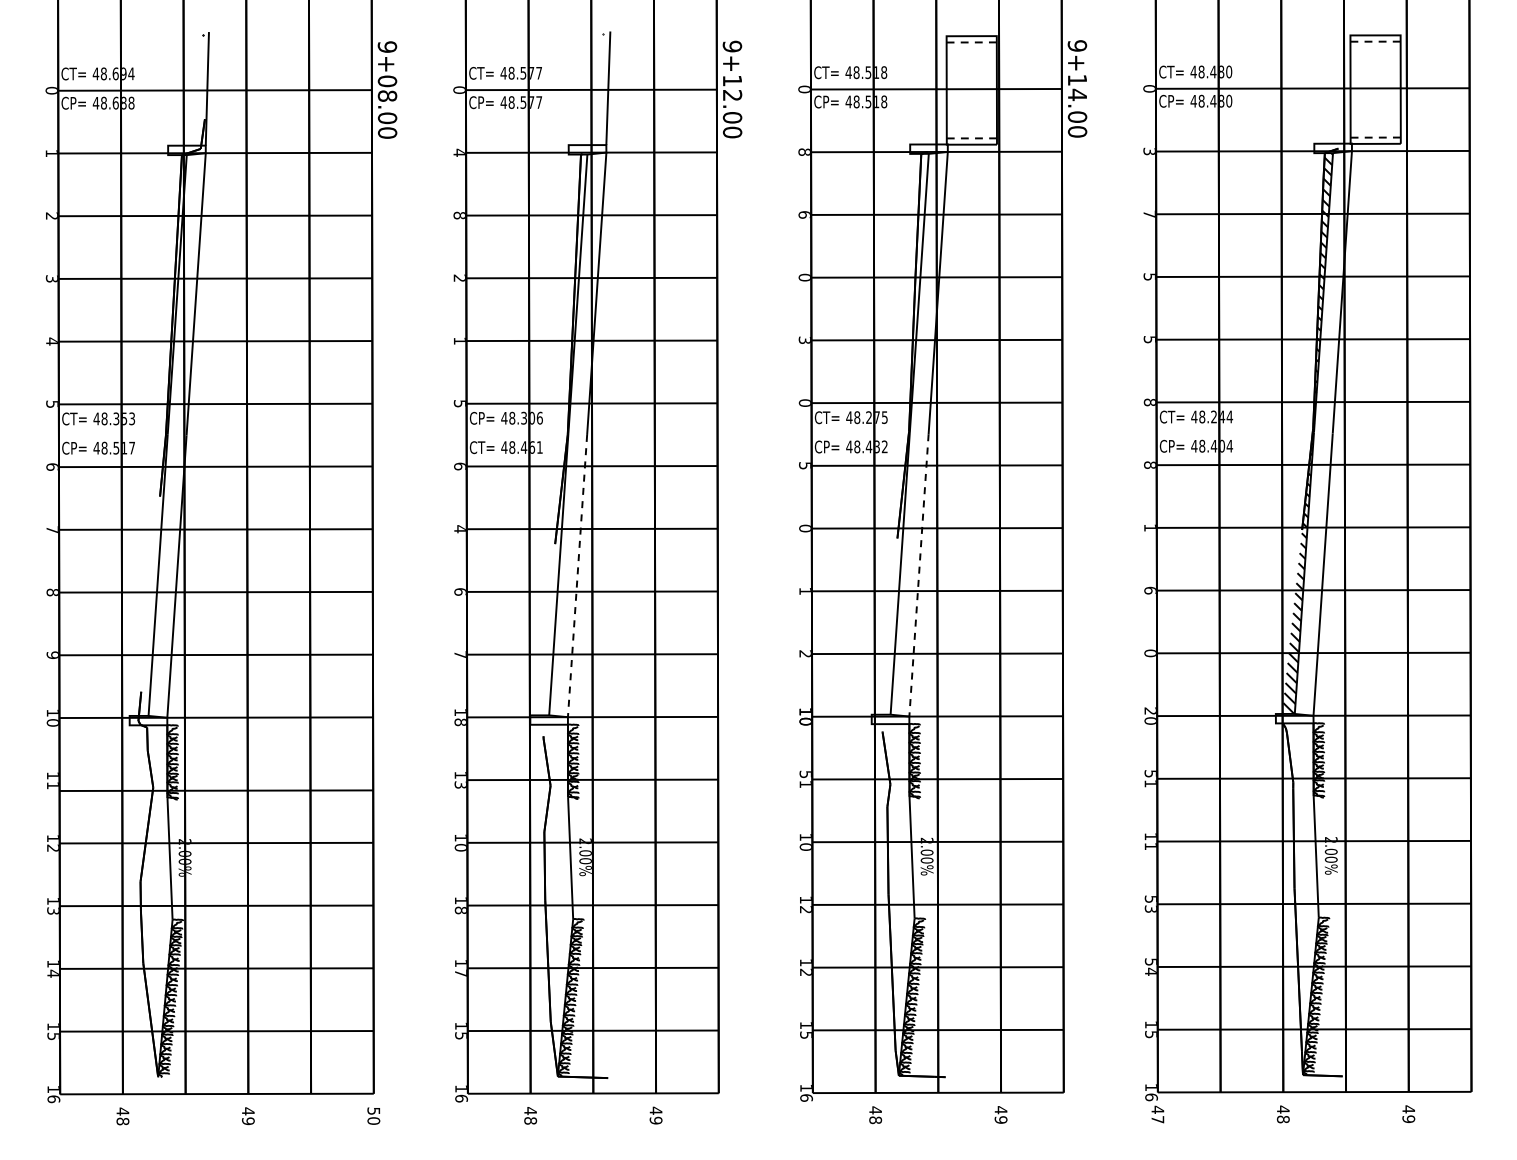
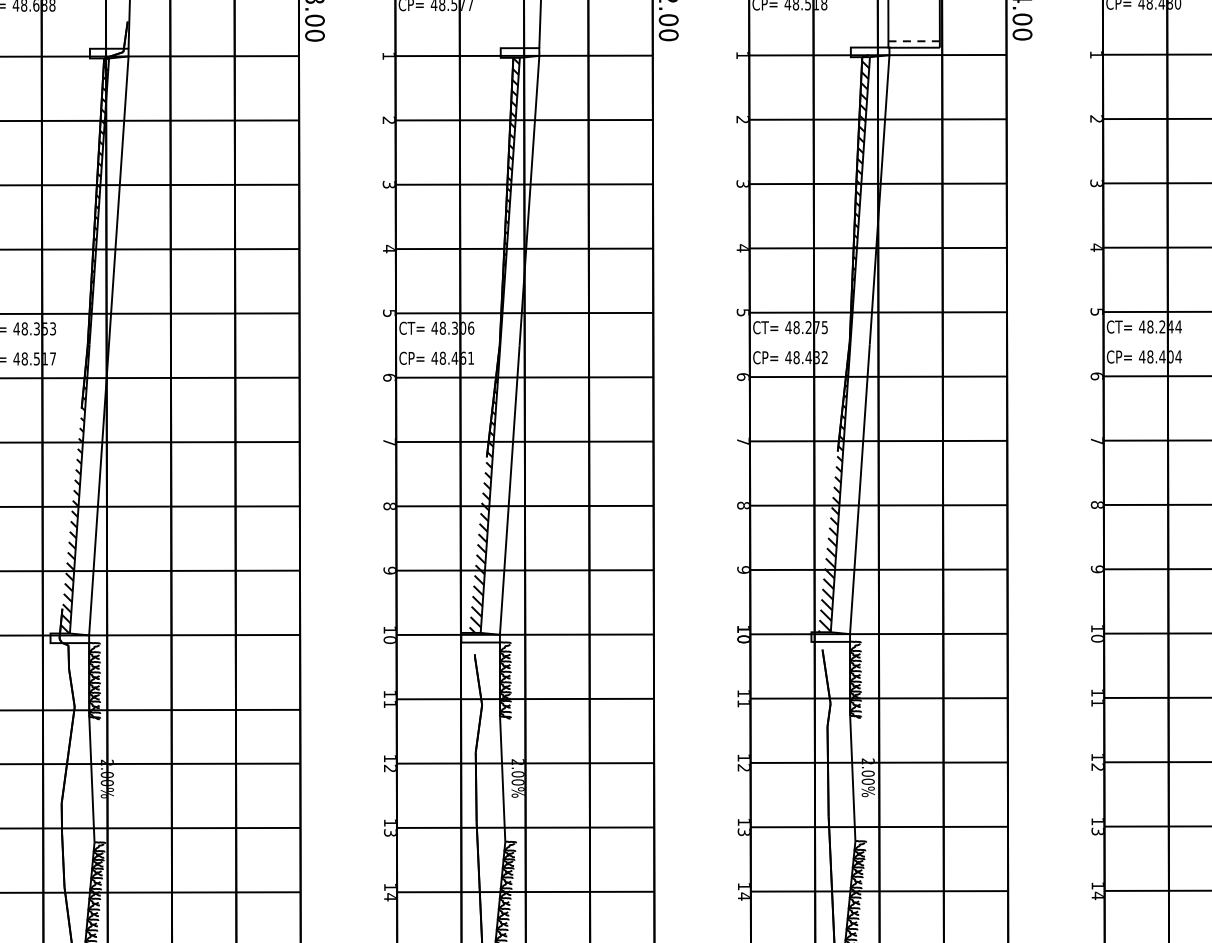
text: (803, 151) -> (741, 54), 8 -> 1
text: (1148, 151) -> (1095, 54), 3 -> 1
text: (458, 152) -> (387, 55), 4 -> 1
text: (1148, 213) -> (1095, 118), 7 -> 2
text: (803, 214) -> (741, 119), 6 -> 2
text: (458, 215) -> (387, 120), 8 -> 2
text: (1149, 276) -> (1096, 182), 5 -> 3
text: (458, 277) -> (387, 183), 2 -> 3
text: (804, 277) -> (742, 183), 0 -> 3
text: (1149, 339) -> (1096, 247), 5 -> 4
text: (804, 340) -> (742, 248), 3 -> 4
text: (459, 341) -> (388, 249), 1 -> 4
text: (804, 402) -> (742, 312), 0 -> 5
text: (1149, 402) -> (1096, 312), 8 -> 5
text: (481, 418) -> (411, 328), CP= -> CT=
hatch: (903, 433) -> (844, 343), added
hatch: (562, 434) -> (494, 344), added
hatch: (162, 435) -> (84, 345), added
text: (481, 447) -> (411, 358), CT= -> CP=
text: (804, 465) -> (742, 376), 5 -> 6
text: (1149, 465) -> (1096, 376), 8 -> 6
text: (1149, 527) -> (1096, 440), 1 -> 7
text: (804, 528) -> (742, 441), 0 -> 7
text: (459, 529) -> (388, 442), 4 -> 7
line: (918, 575) -> (859, 489), dashed -> solid
line: (577, 576) -> (509, 490), dashed -> solid
text: (1149, 590) -> (1096, 504), 6 -> 8
text: (459, 591) -> (388, 505), 6 -> 8
text: (804, 591) -> (742, 505), 1 -> 8
text: (1149, 652) -> (1096, 568), 0 -> 9
text: (804, 653) -> (742, 569), 2 -> 9
text: (459, 654) -> (388, 570), 7 -> 9
text: (1149, 710) -> (1096, 627), 20 -> 10
text: (459, 722) -> (388, 640), 18 -> 10
text: (1150, 773) -> (1097, 692), 51 -> 11
text: (805, 774) -> (743, 693), 51 -> 11
text: (460, 784) -> (389, 703), 13 -> 11
text: (1150, 845) -> (1097, 766), 11 -> 12
text: (805, 846) -> (743, 767), 10 -> 12
text: (460, 847) -> (389, 768), 10 -> 12
text: (1150, 898) -> (1097, 820), 53 -> 13
text: (805, 909) -> (743, 831), 12 -> 13
text: (460, 910) -> (389, 833), 18 -> 13
text: (1150, 961) -> (1097, 885), 54 -> 14
text: (805, 972) -> (743, 896), 12 -> 14
text: (460, 973) -> (389, 897), 17 -> 14

